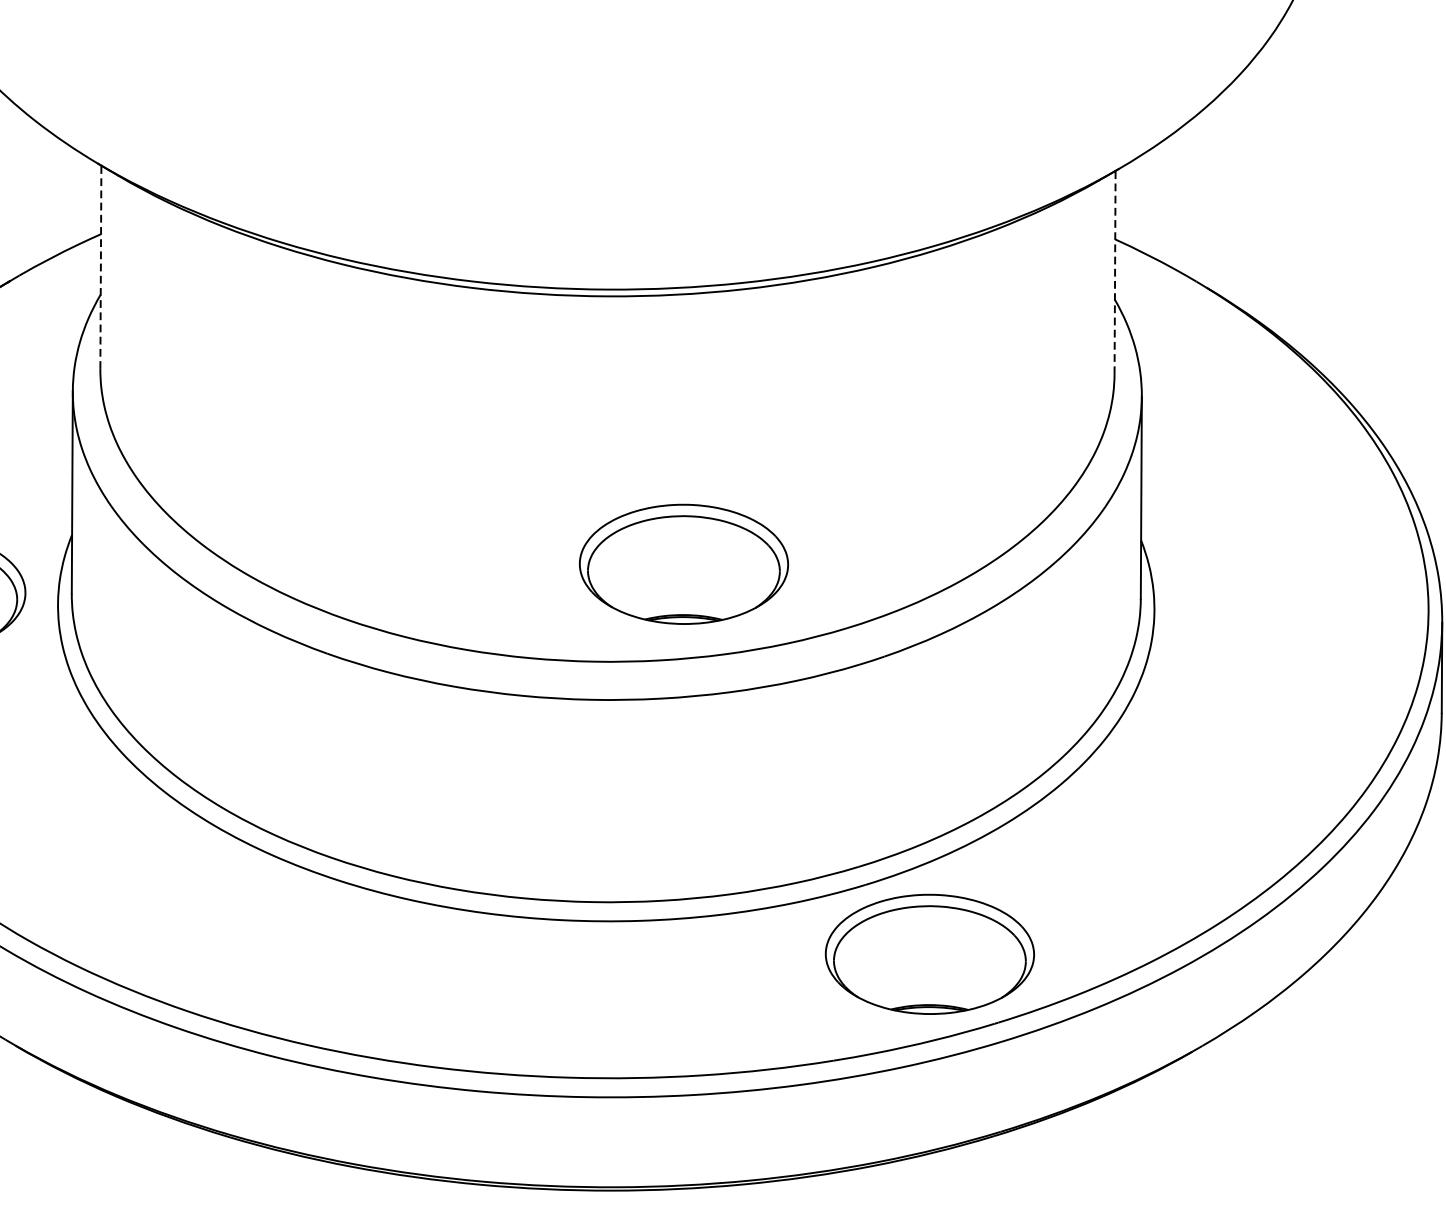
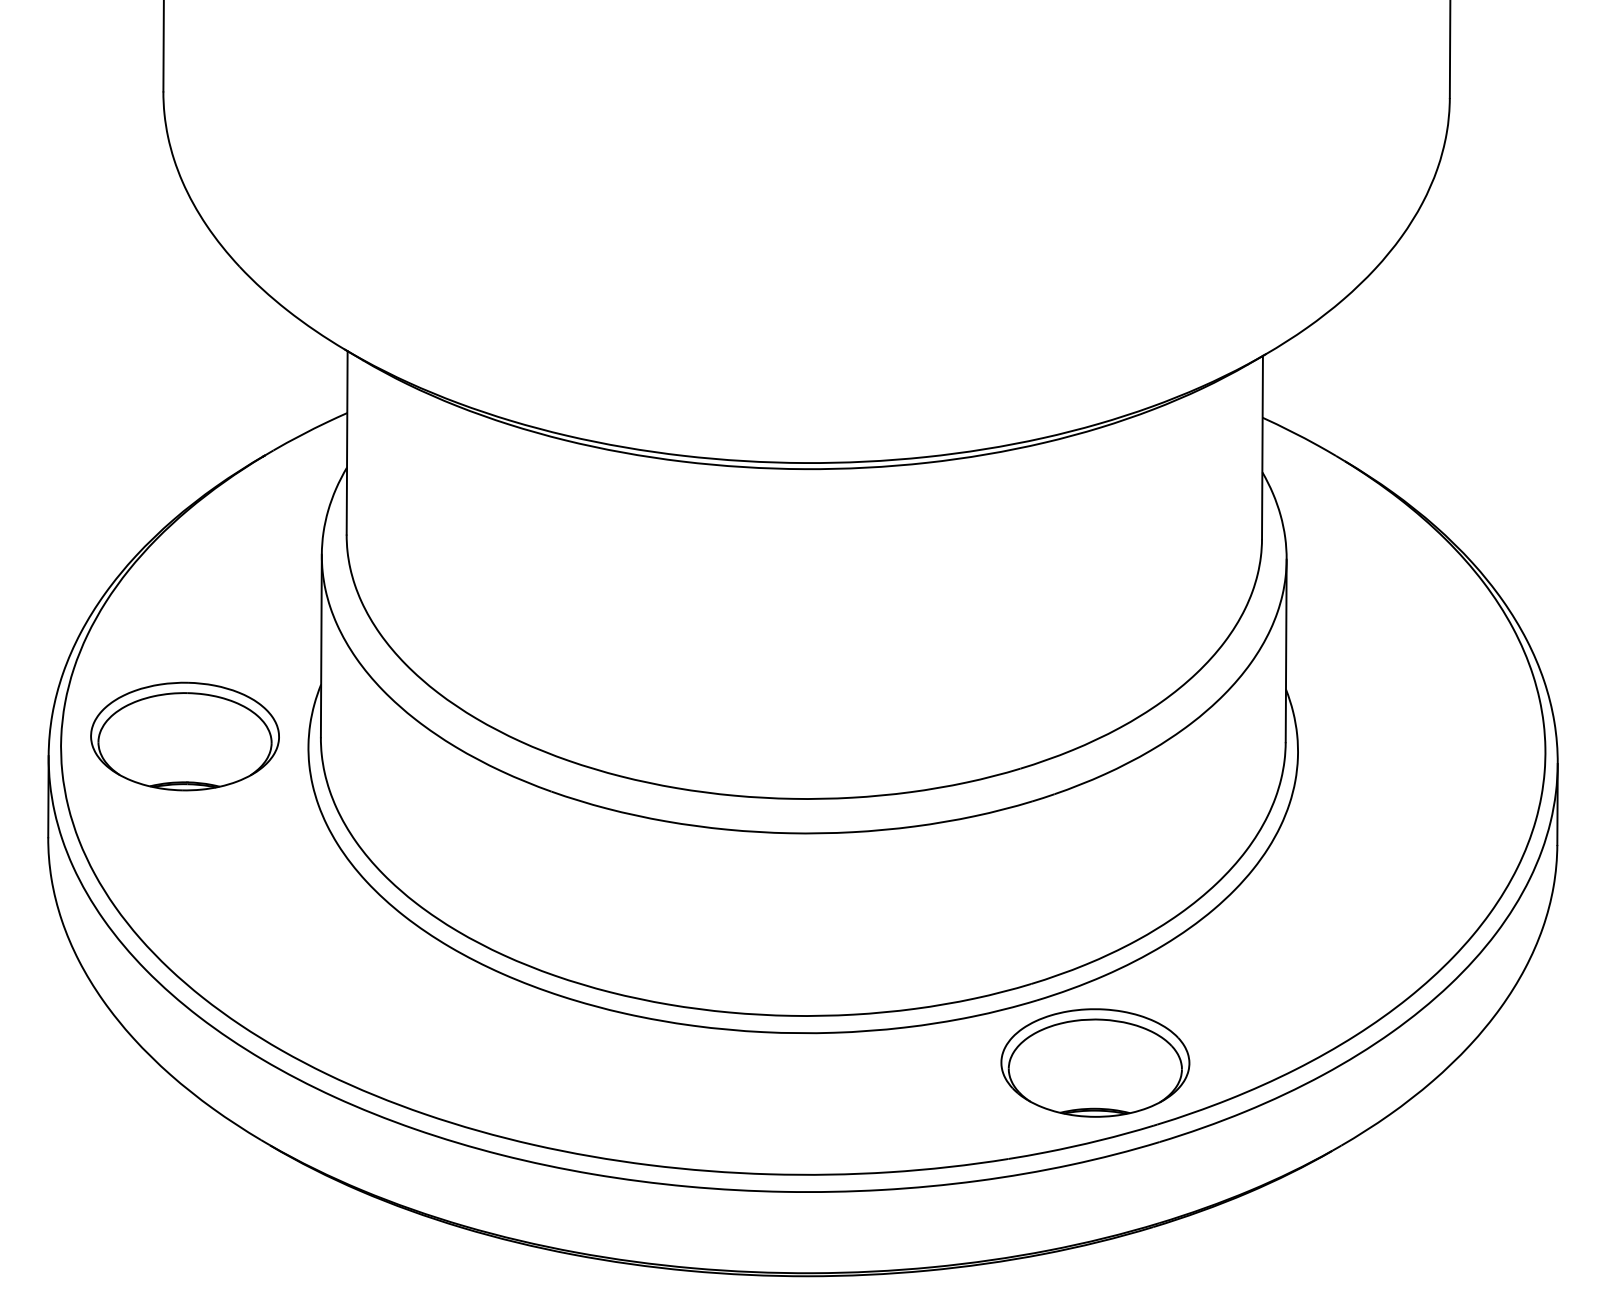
line: (101, 266) -> (347, 442), dashed -> solid
line: (1115, 272) -> (1262, 447), dashed -> solid
part: (684, 563) -> (873, 710), removed

